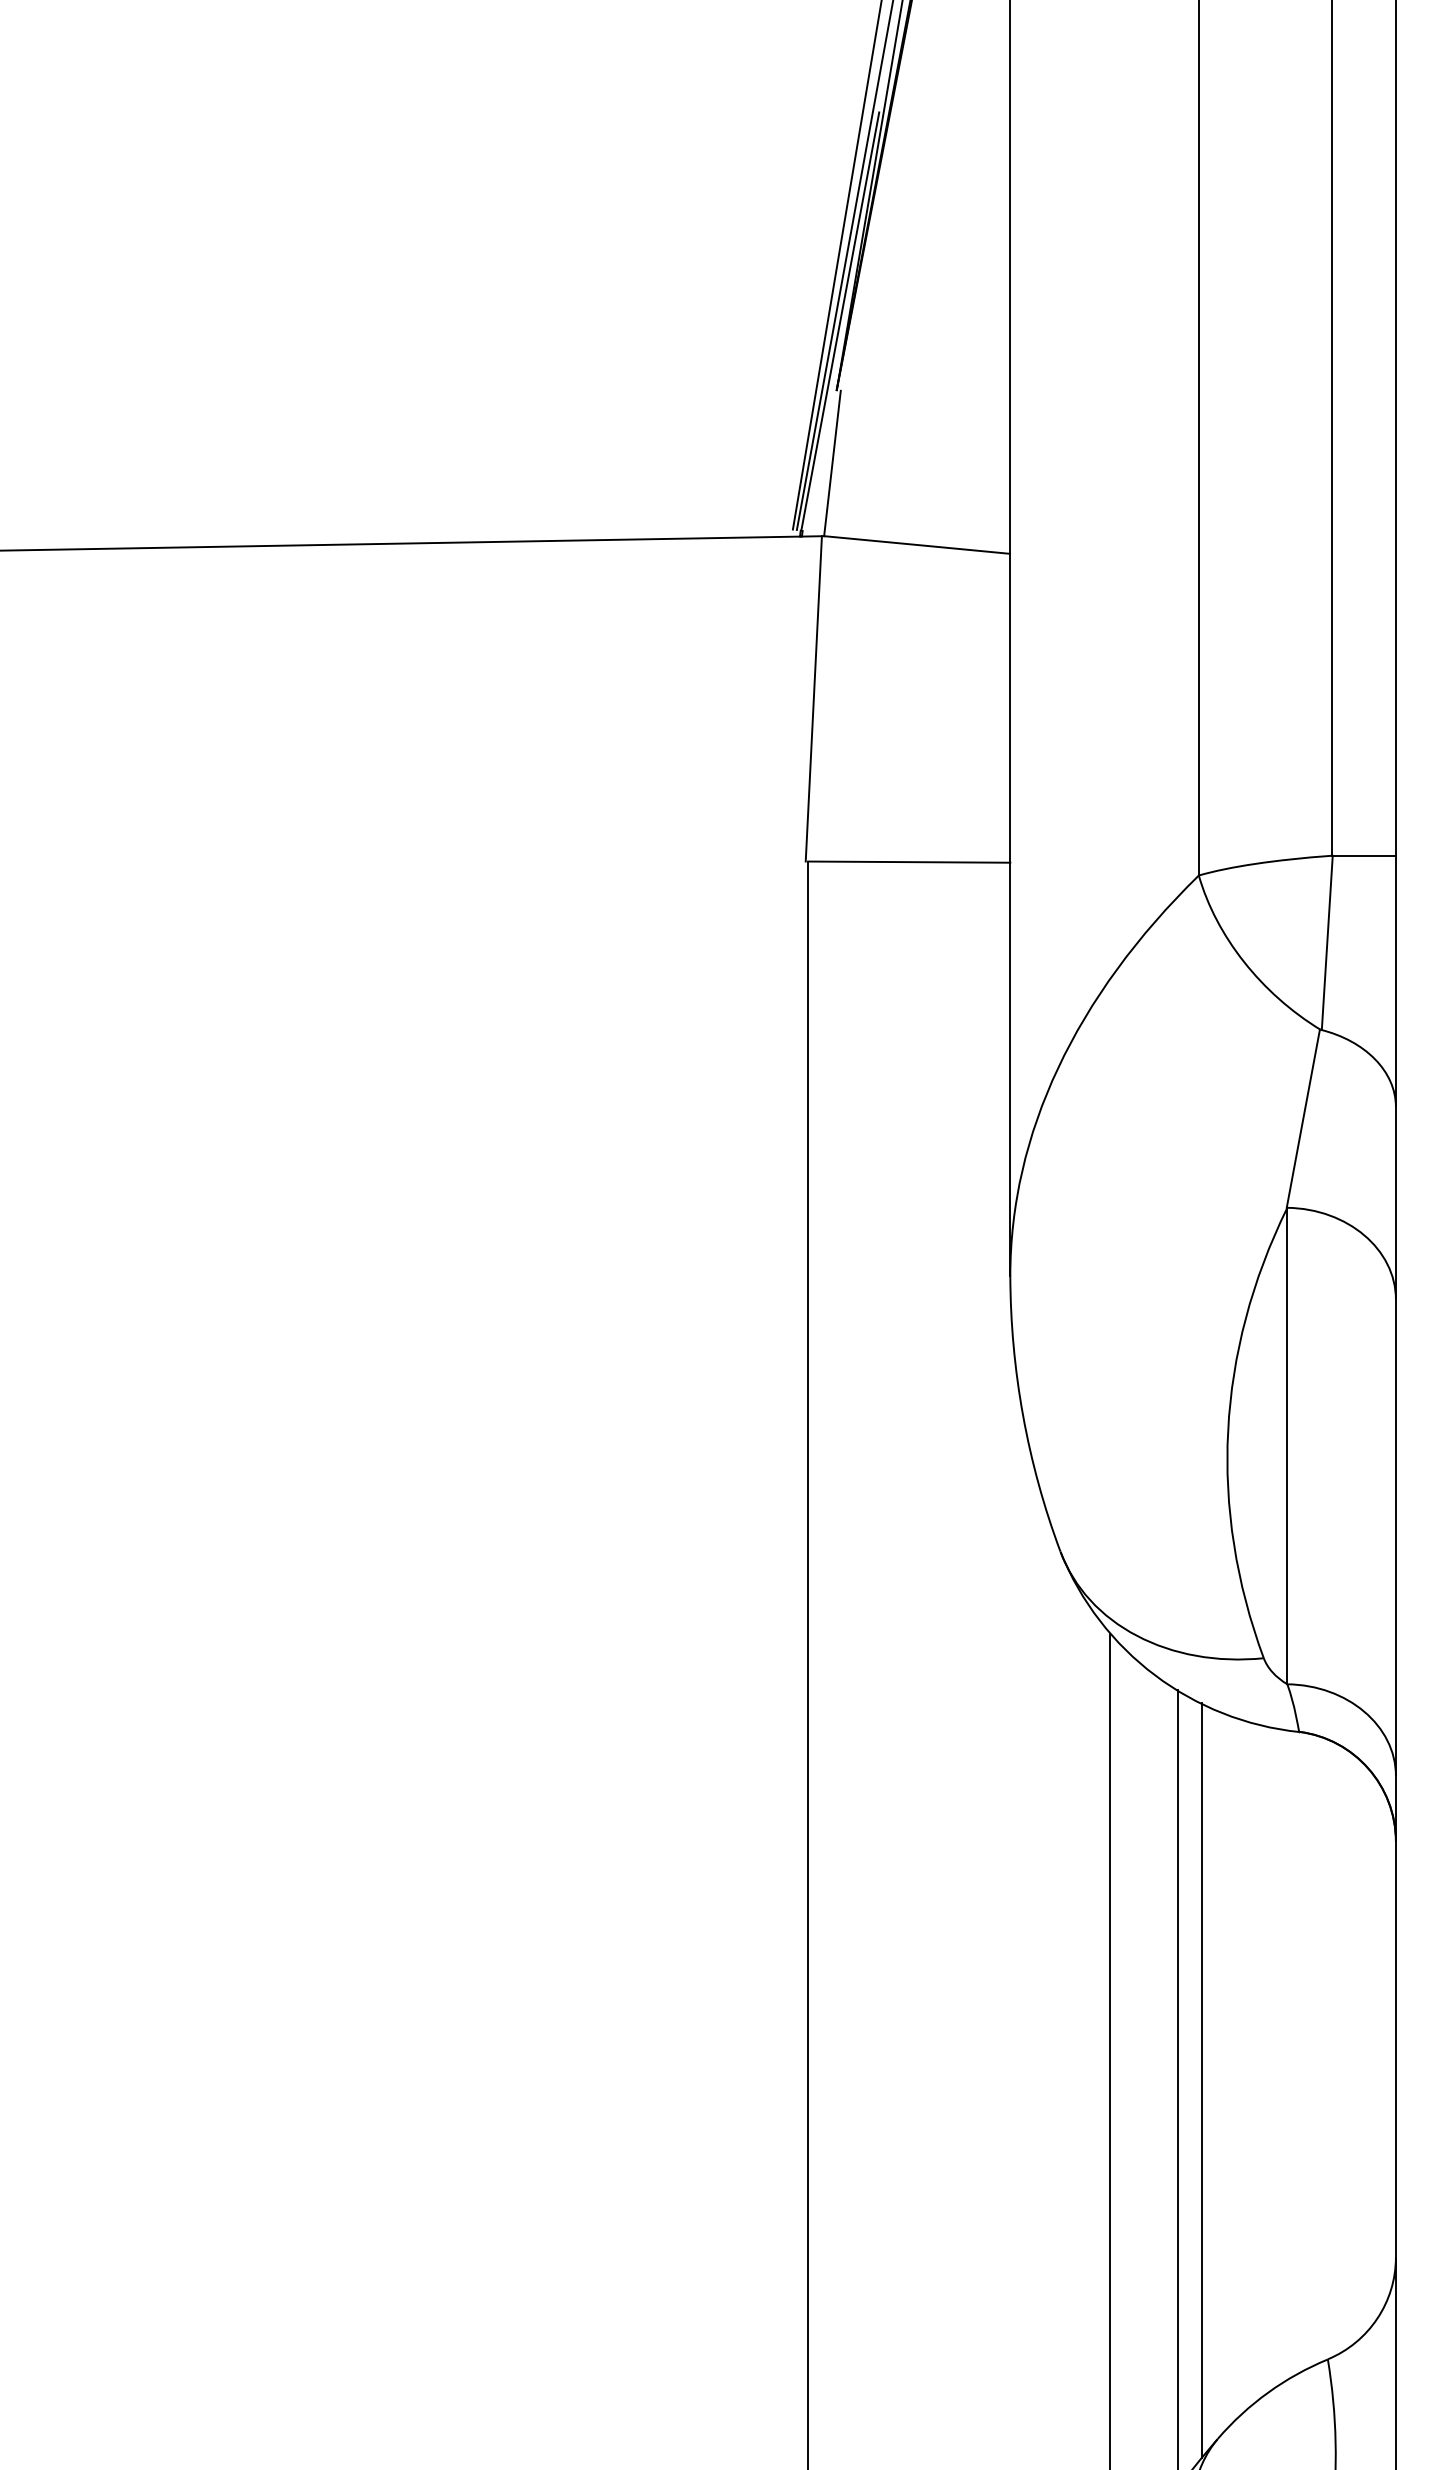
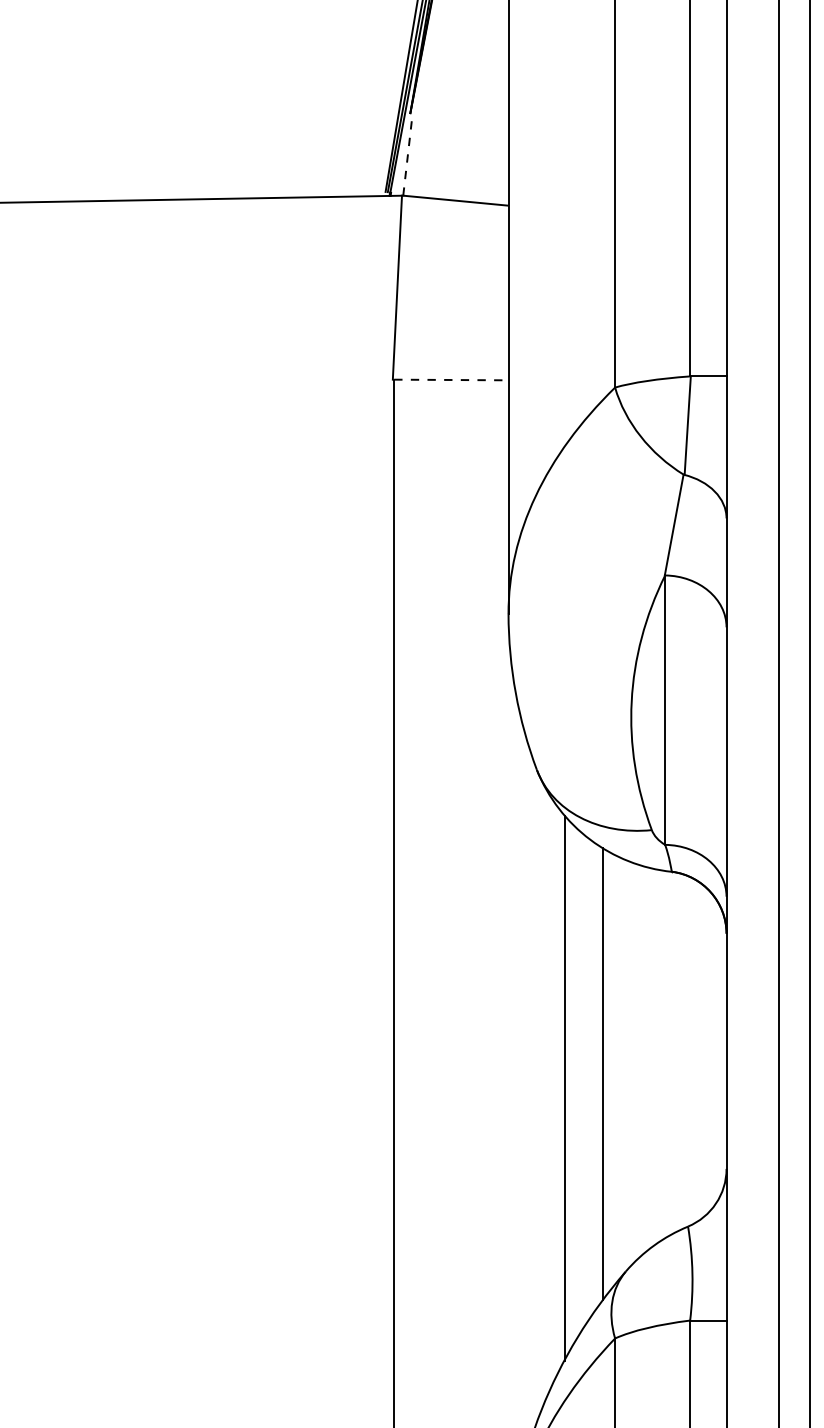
line: (833, 463) -> (408, 154), solid -> dashed
line: (909, 863) -> (451, 380), solid -> dashed
line: (1203, 2079) -> (617, 1068), removed

